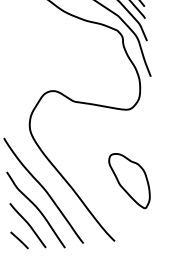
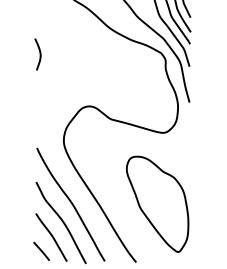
part: (129, 180) -> (157, 203), size x1.67

